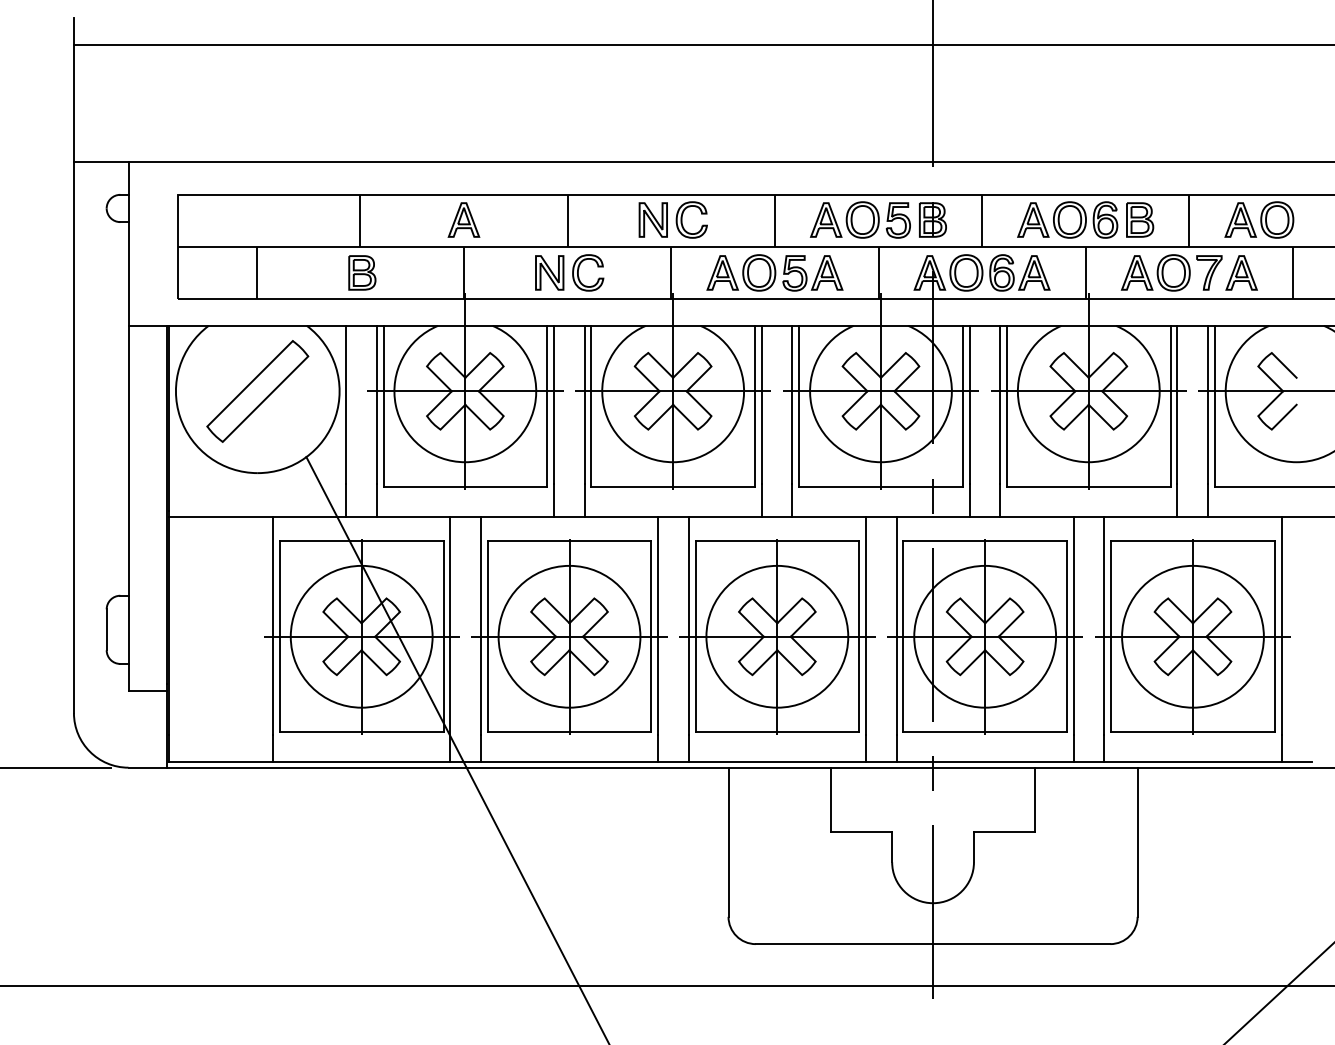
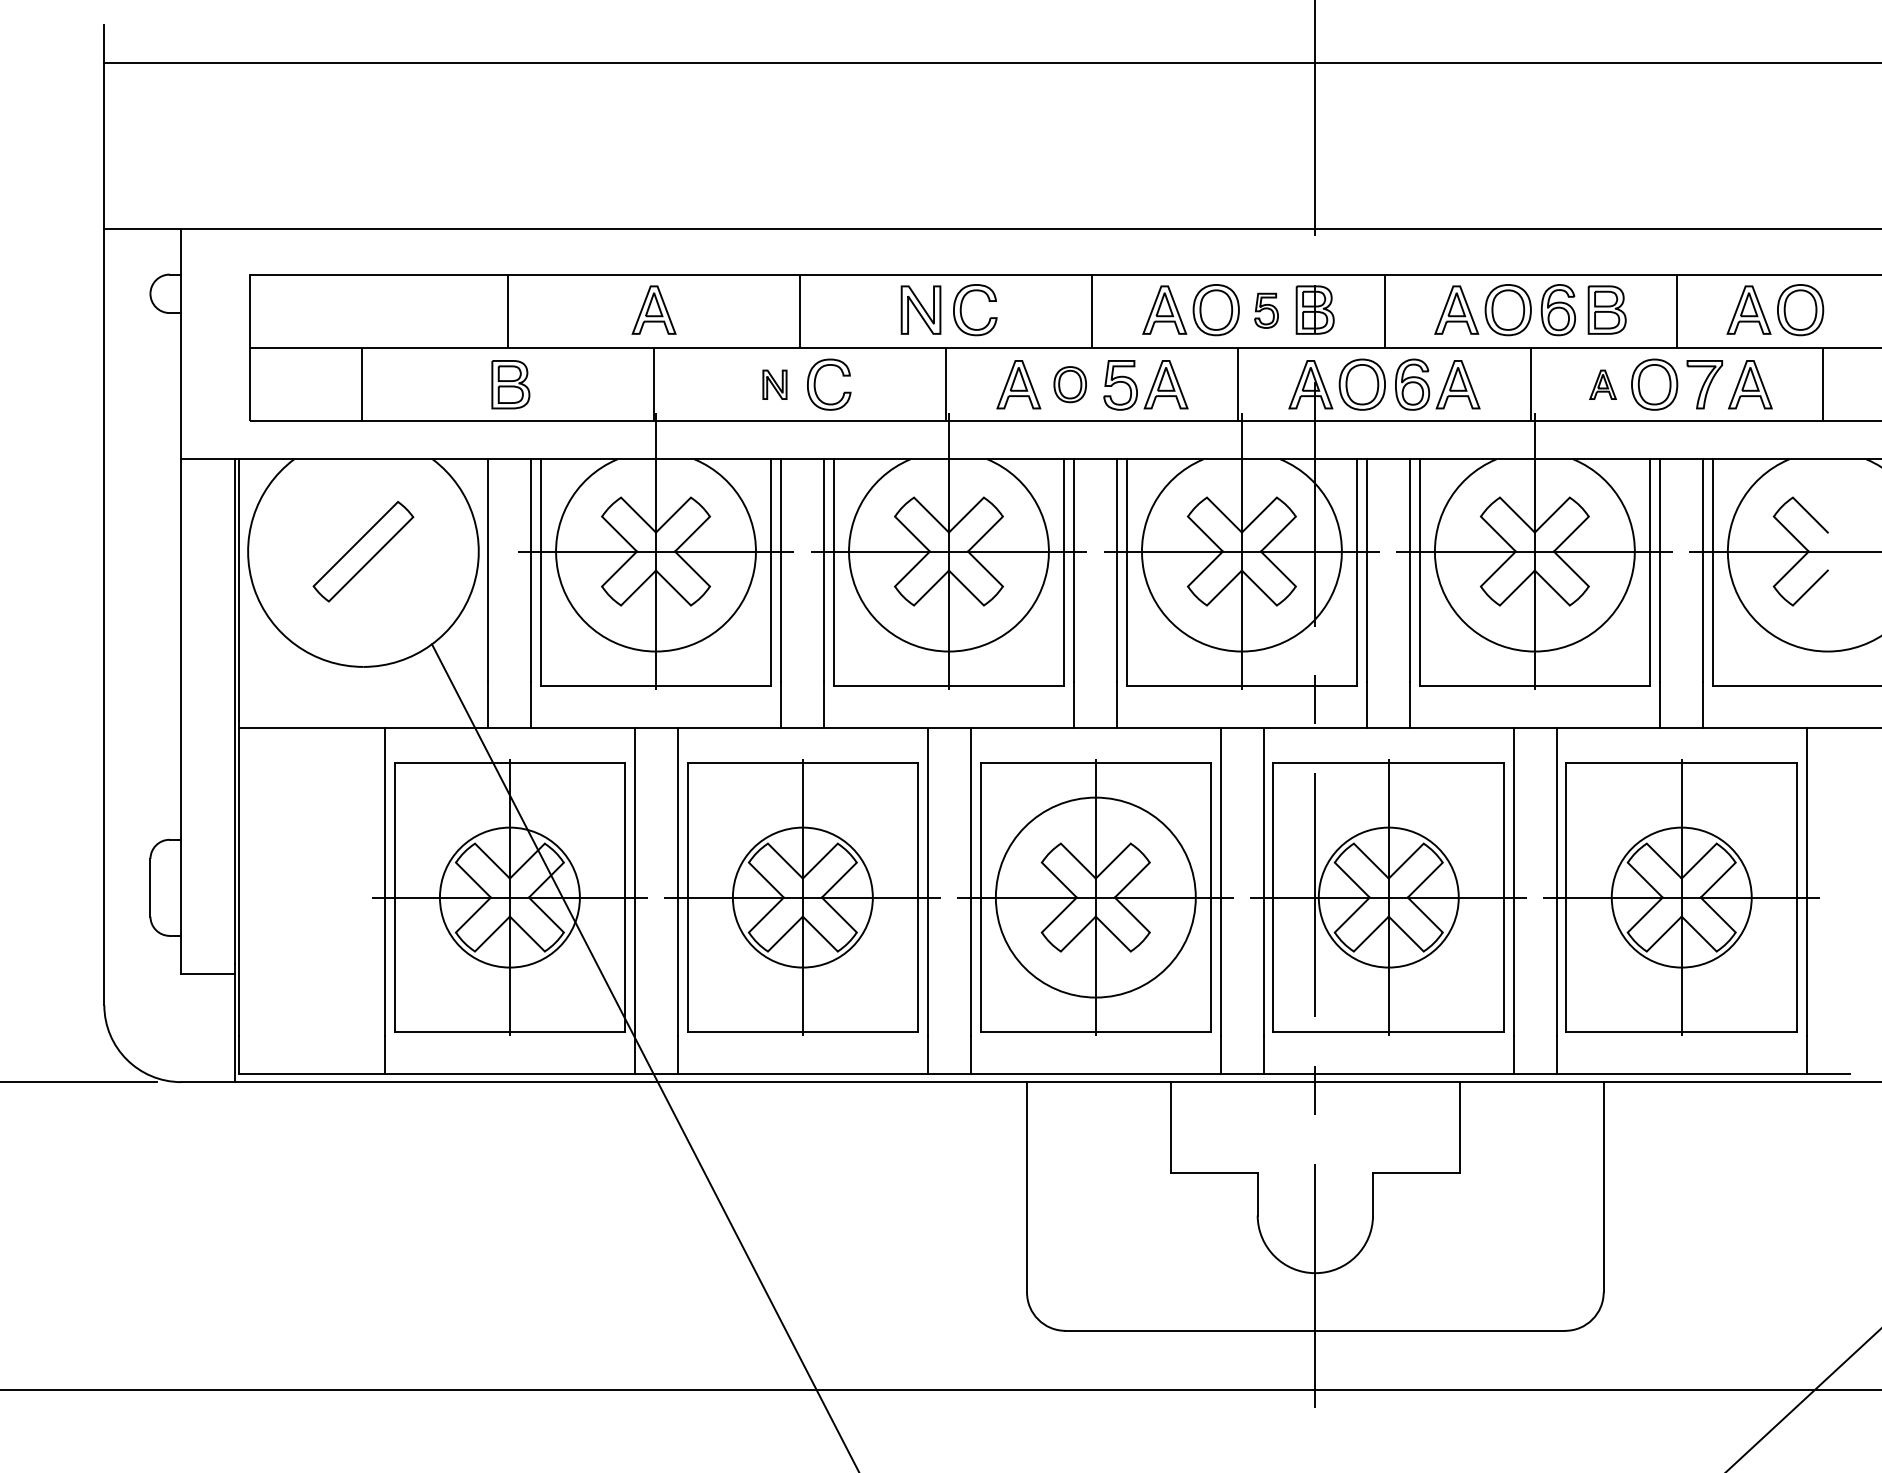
part: (898, 220) -> (1266, 310), size x0.7
part: (549, 272) -> (774, 384), size x0.6
part: (758, 272) -> (1069, 384), size x0.7
part: (1136, 272) -> (1602, 384), size x0.6
part: (257, 391) -> (363, 551), size x0.7
circle: (361, 636) -> (509, 897), size x0.7
circle: (569, 636) -> (802, 897), size x0.7
circle: (984, 636) -> (1388, 897), size x0.7
circle: (1192, 636) -> (1681, 897), size x0.7

